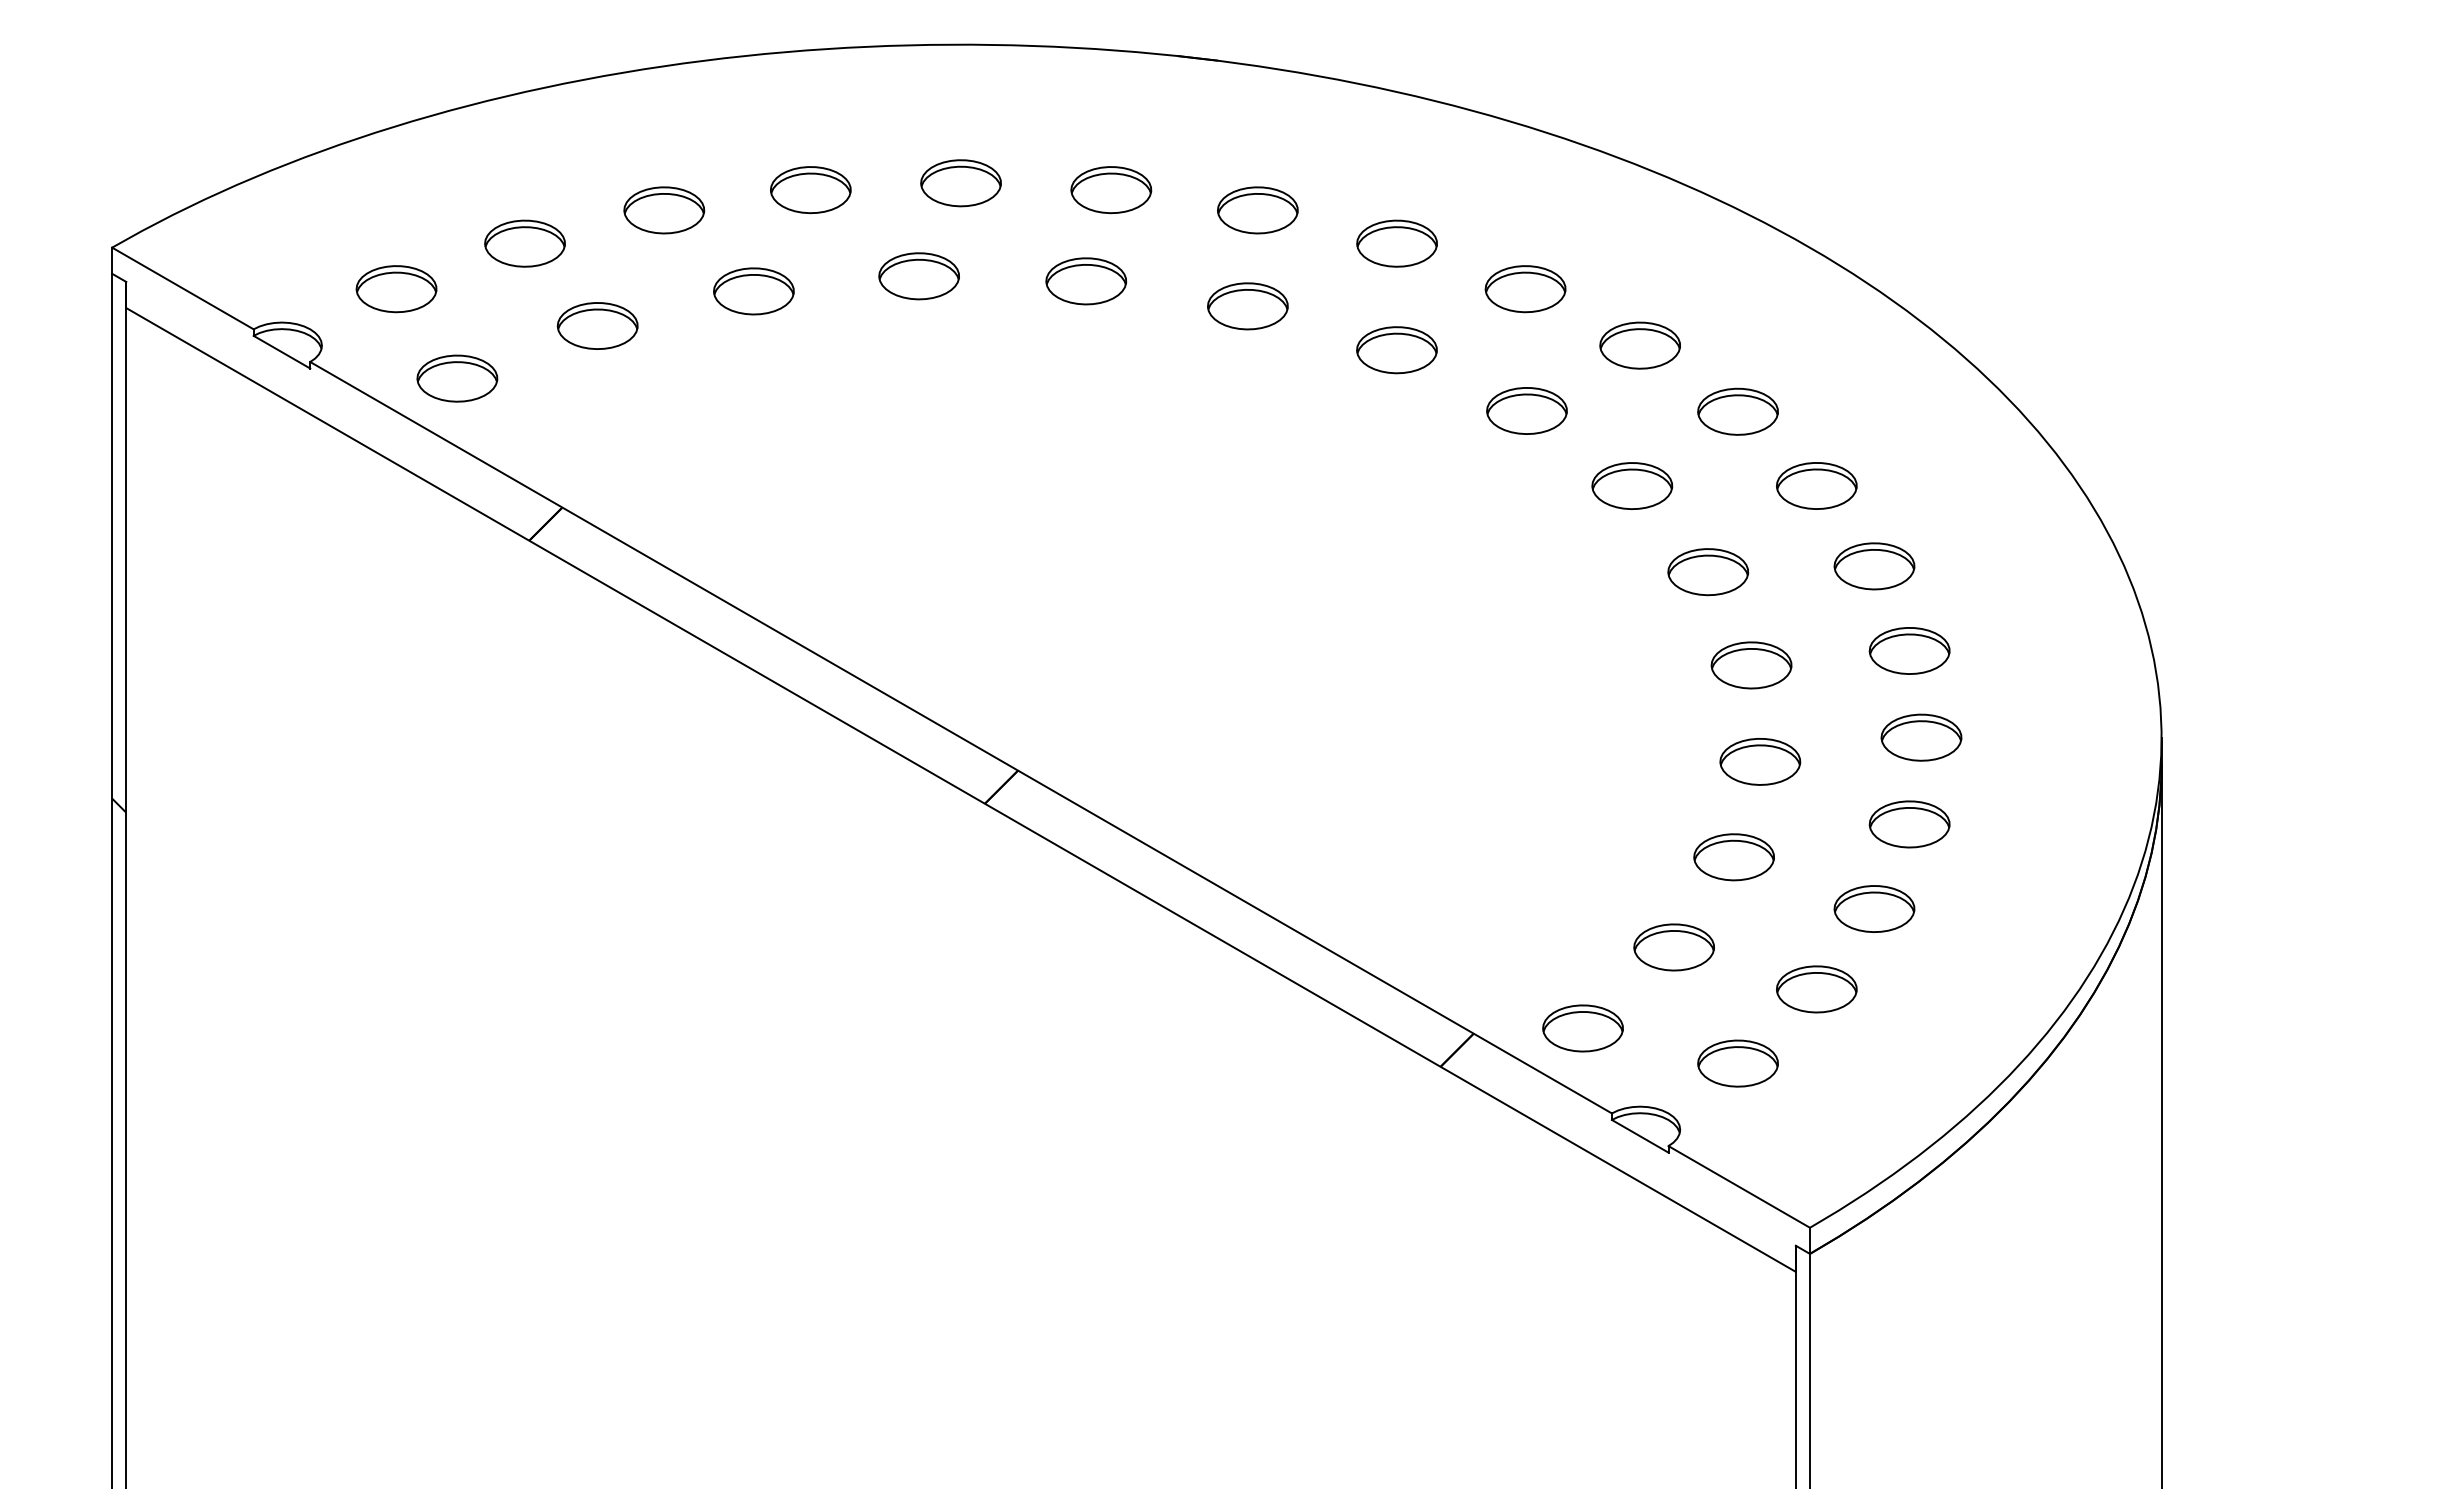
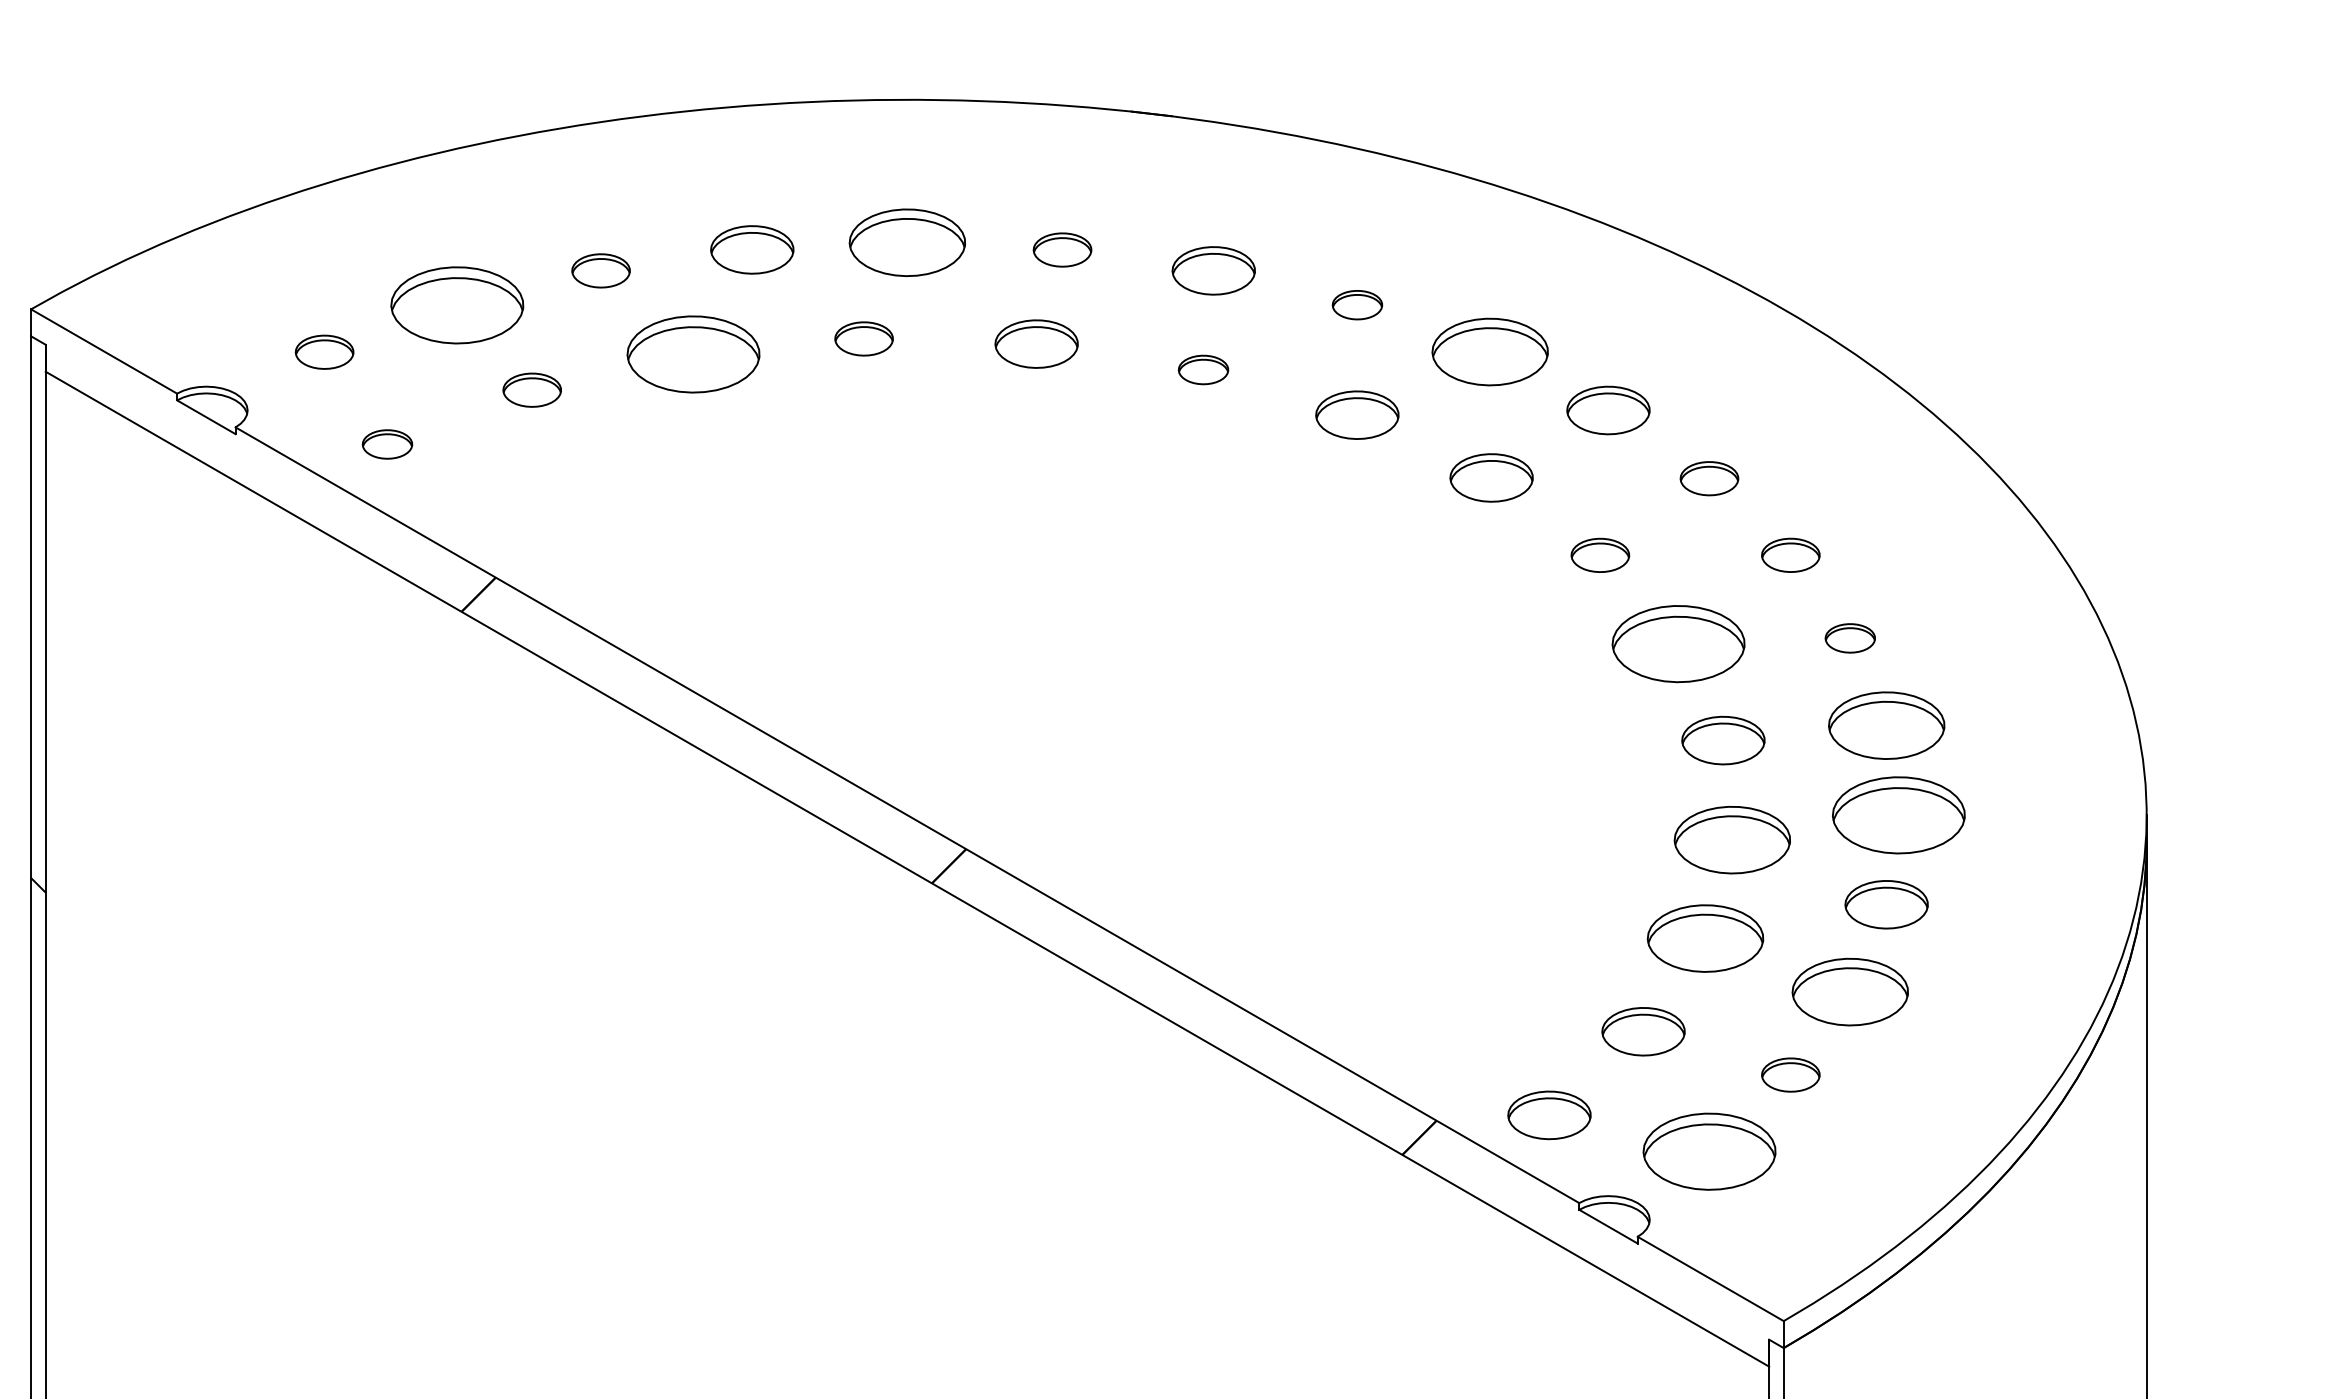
part: (960, 183) -> (906, 243), size x1.4
part: (1111, 190) -> (1062, 250), size x0.7
part: (664, 210) -> (601, 270), size x0.7
part: (524, 243) -> (456, 305), size x1.6
part: (1396, 243) -> (1356, 305), size x0.6
part: (918, 276) -> (863, 339), size x0.7
part: (396, 289) -> (324, 352), size x0.7
part: (1525, 289) -> (1490, 352), size x1.4
part: (753, 291) -> (693, 354), size x1.6
part: (1247, 306) -> (1203, 370), size x0.6
part: (597, 325) -> (532, 389), size x0.7
part: (457, 378) -> (387, 444), size x0.6
part: (1737, 411) -> (1708, 478), size x0.7
part: (1632, 485) -> (1600, 554), size x0.7
part: (1816, 485) -> (1790, 554), size x0.7
part: (1874, 566) -> (1850, 638), size x0.6
part: (1708, 572) -> (1678, 644), size x1.6
part: (1909, 650) -> (1886, 725), size x1.4
part: (1921, 737) -> (1898, 815), size x1.6
part: (1760, 761) -> (1732, 839), size x1.4
part: (1733, 857) -> (1704, 938), size x1.4
part: (1874, 908) -> (1850, 991), size x1.4
part: (1816, 989) -> (1790, 1075), size x0.7
part: (1737, 1063) -> (1708, 1151), size x1.6

